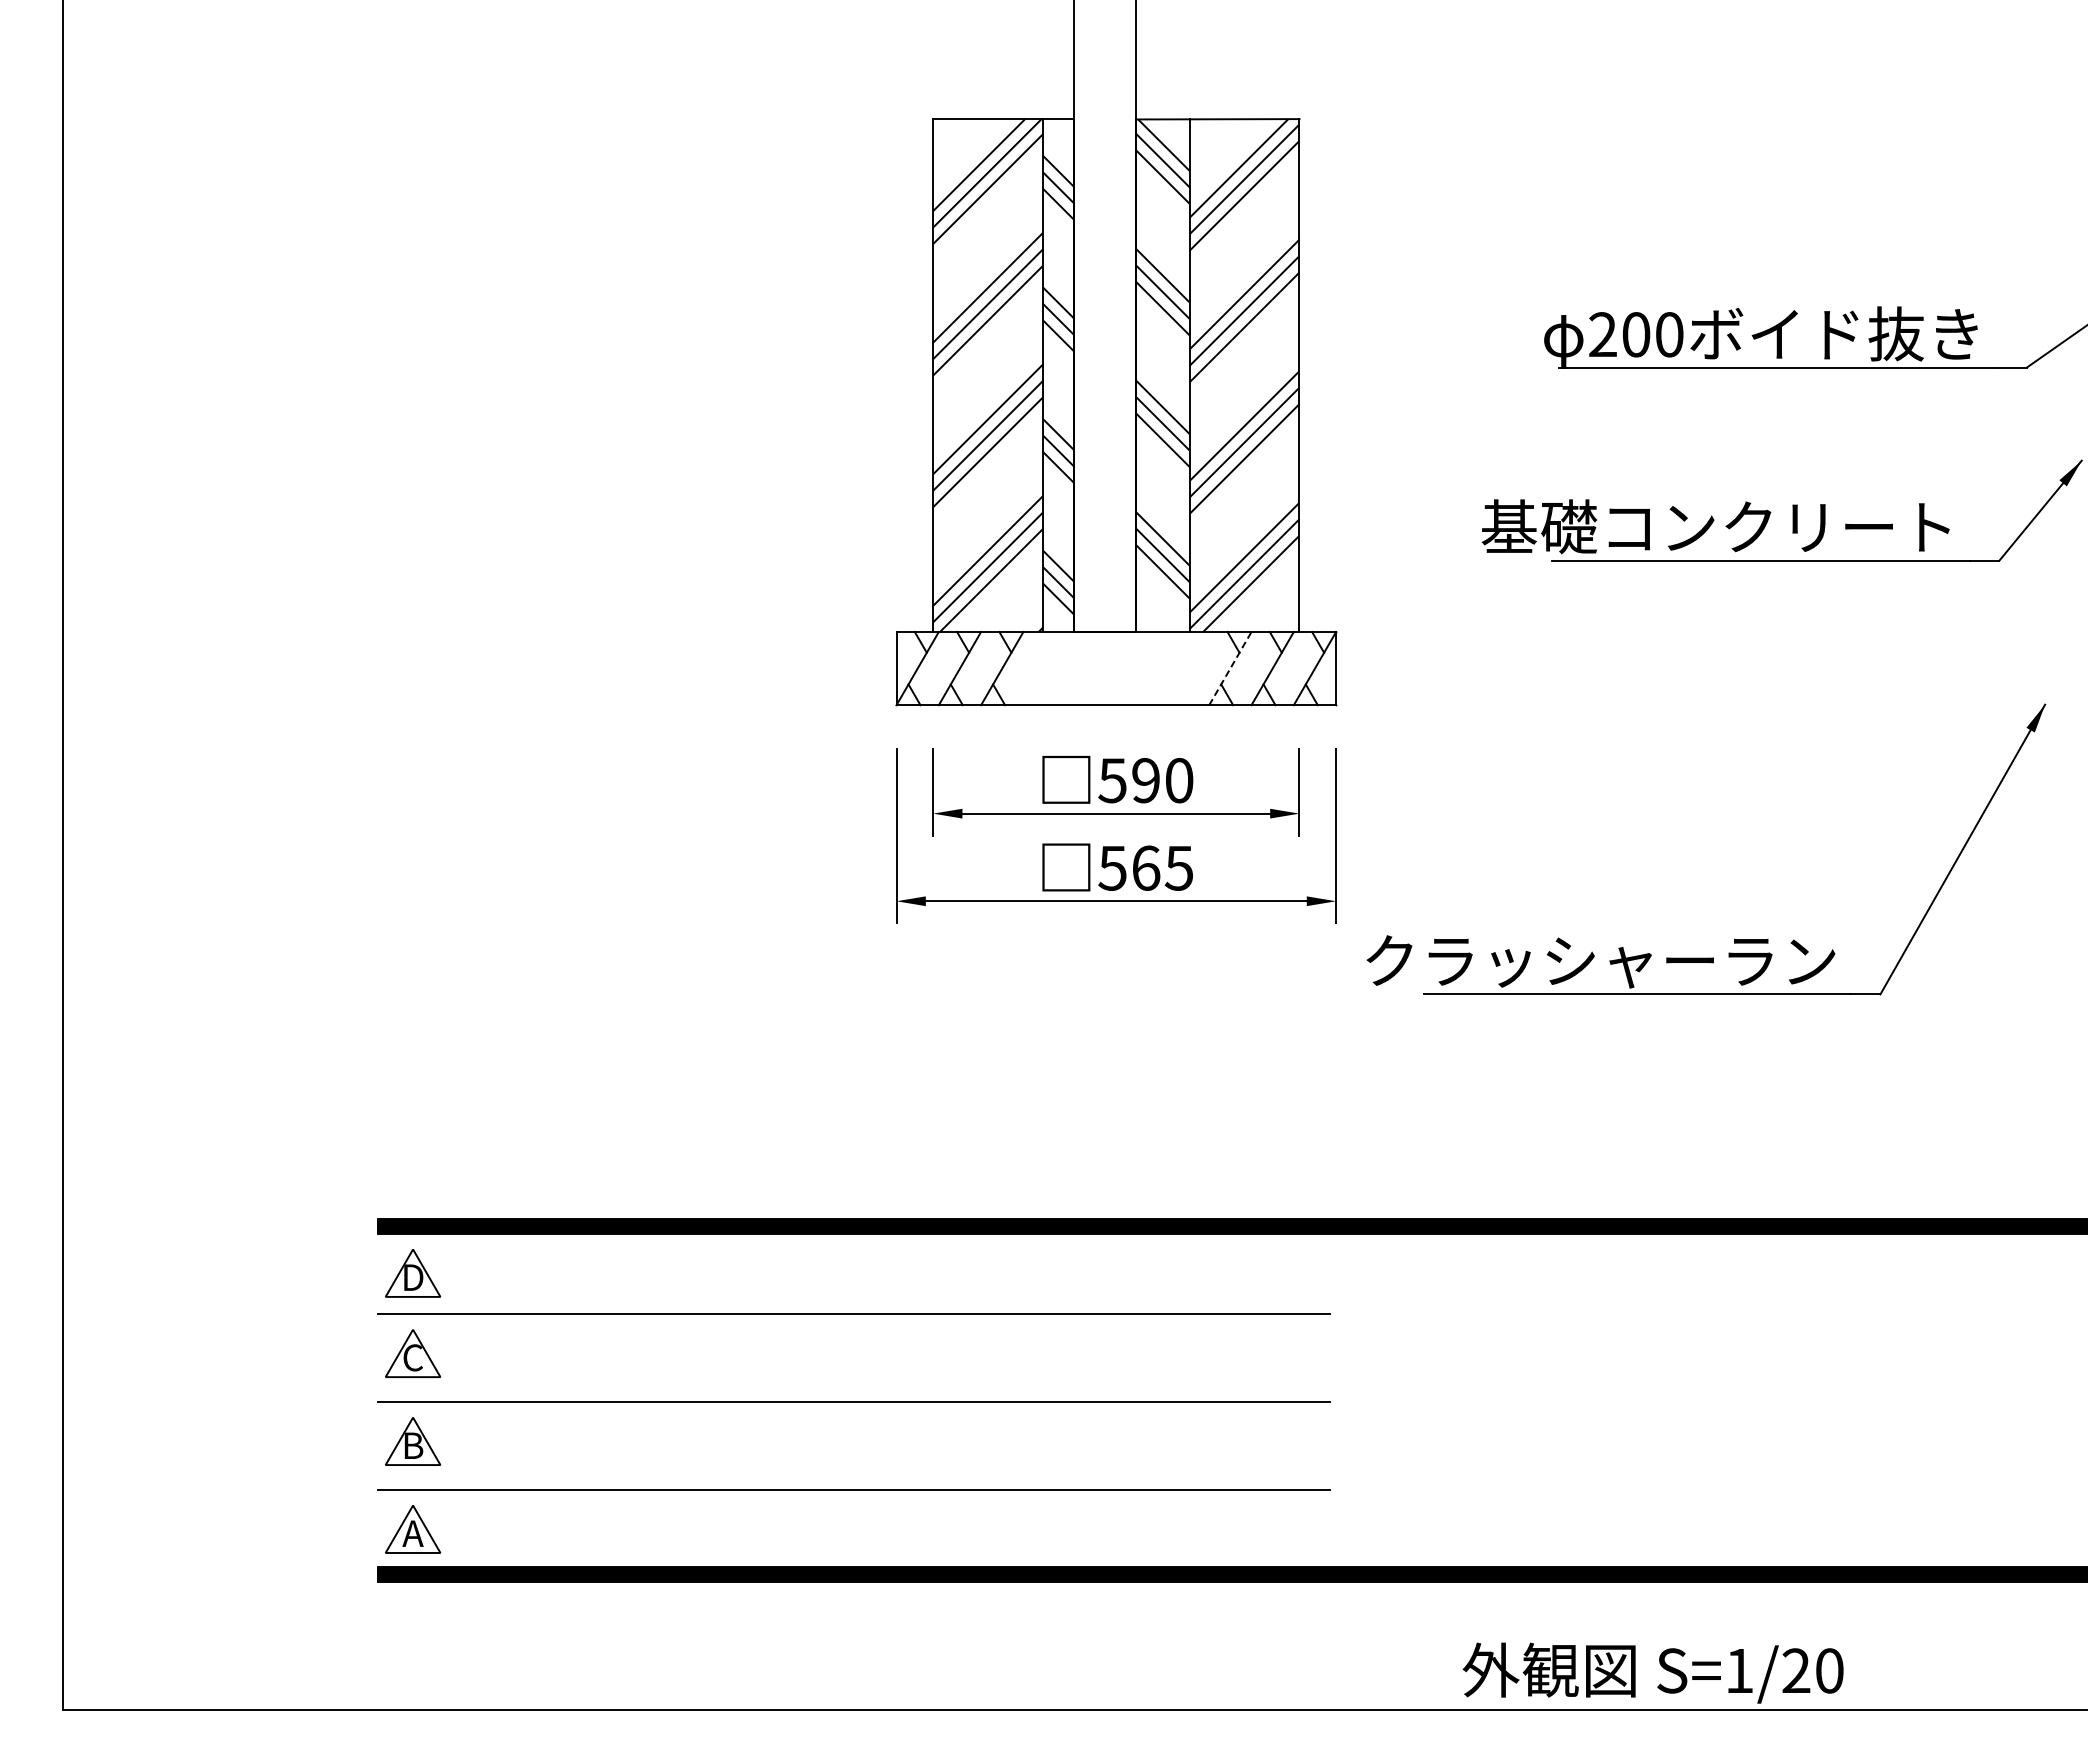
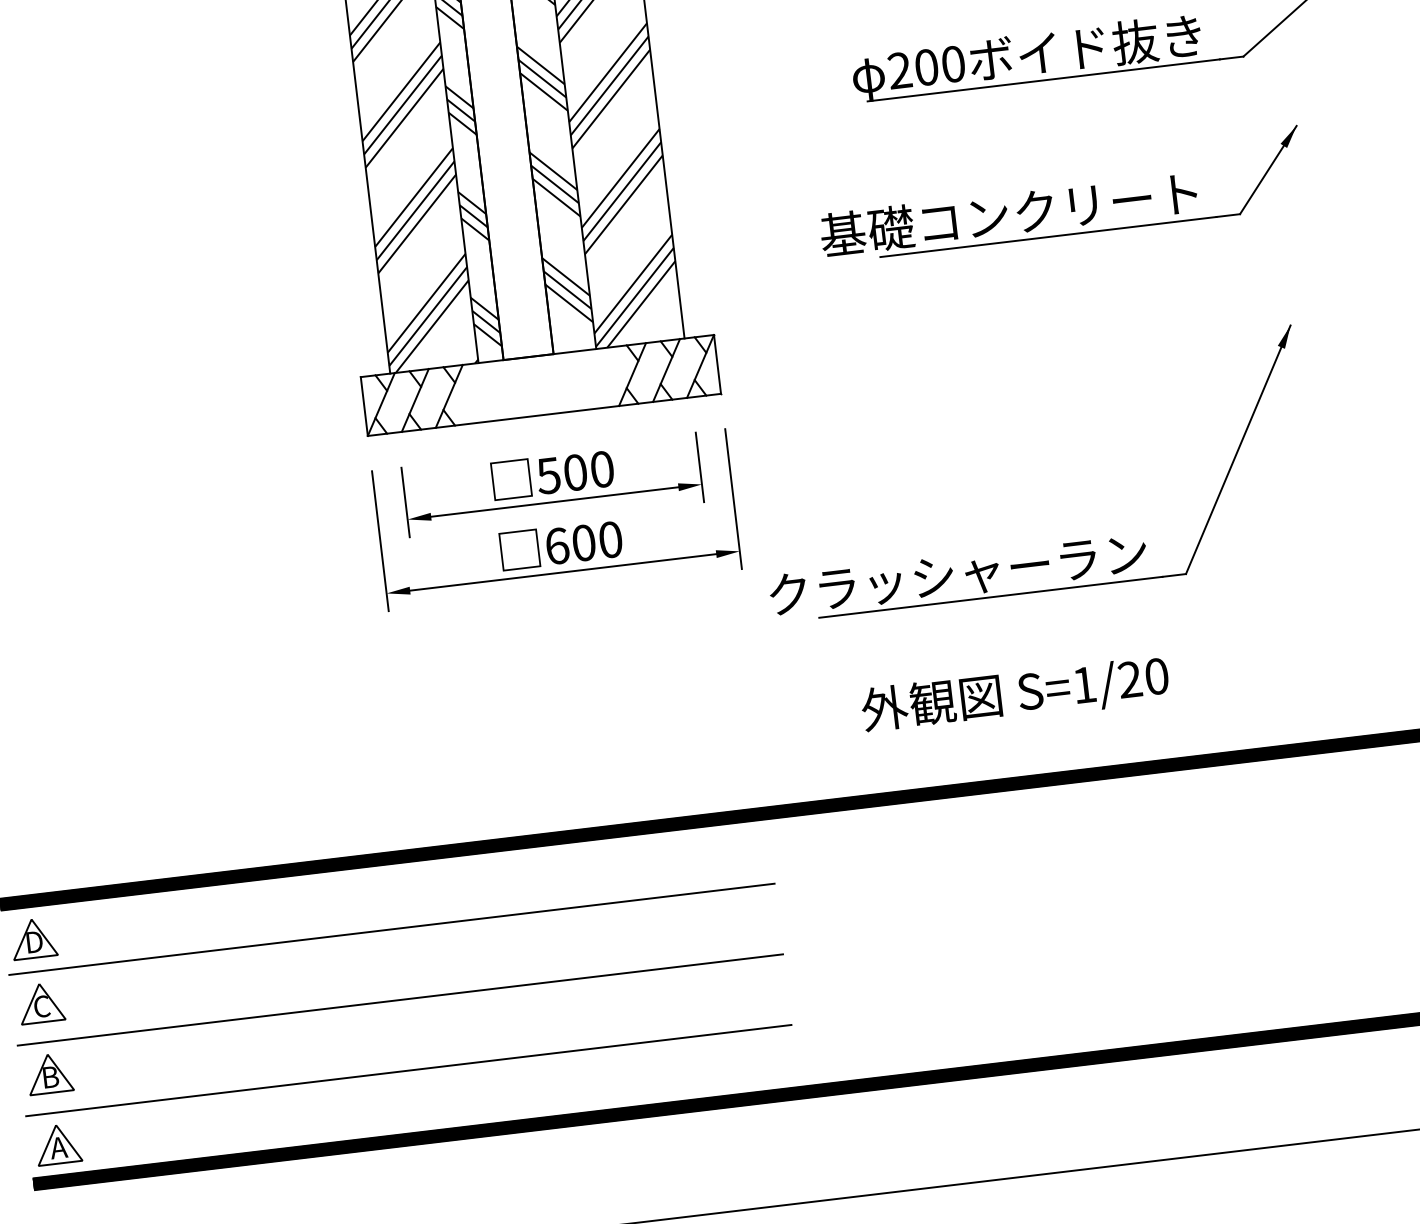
line: (1230, 668) -> (632, 374), dashed -> solid
text: (1145, 780) -> (575, 472), 590 -> 500
text: (1145, 867) -> (583, 542), 565 -> 600
text: (1652, 1672) -> (1014, 694), moved

